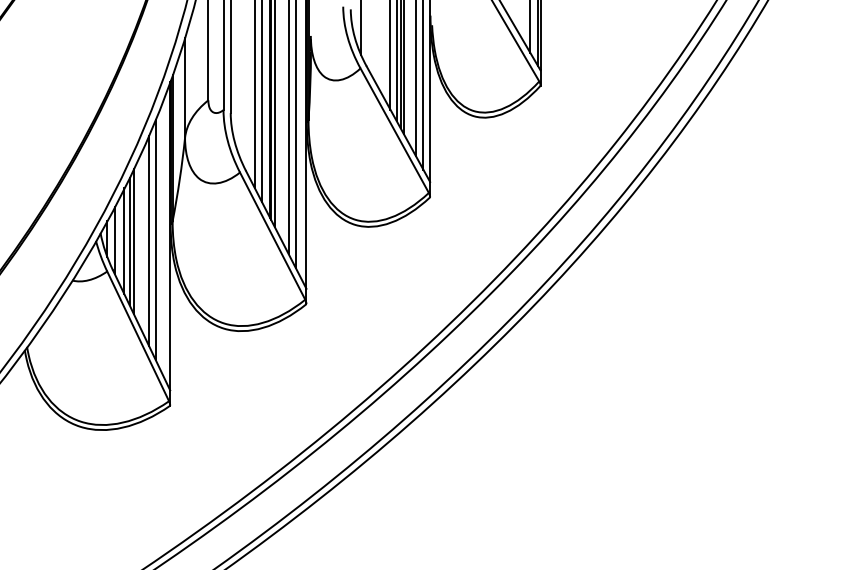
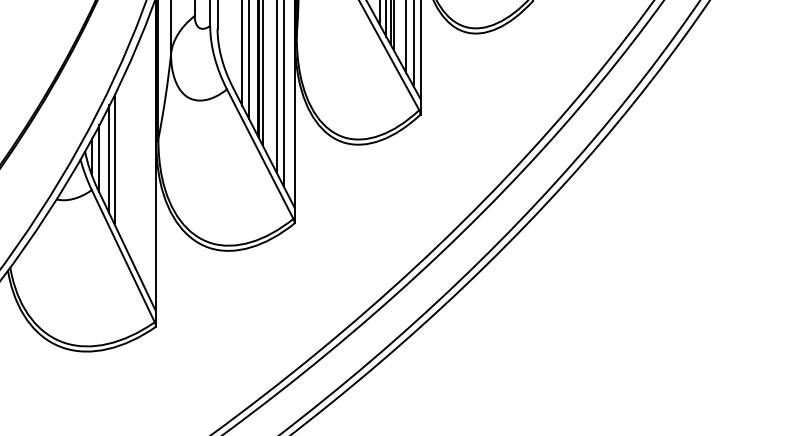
line: (155, 239) -> (140, 157), removed
line: (148, 240) -> (133, 158), removed
line: (133, 241) -> (118, 159), removed

